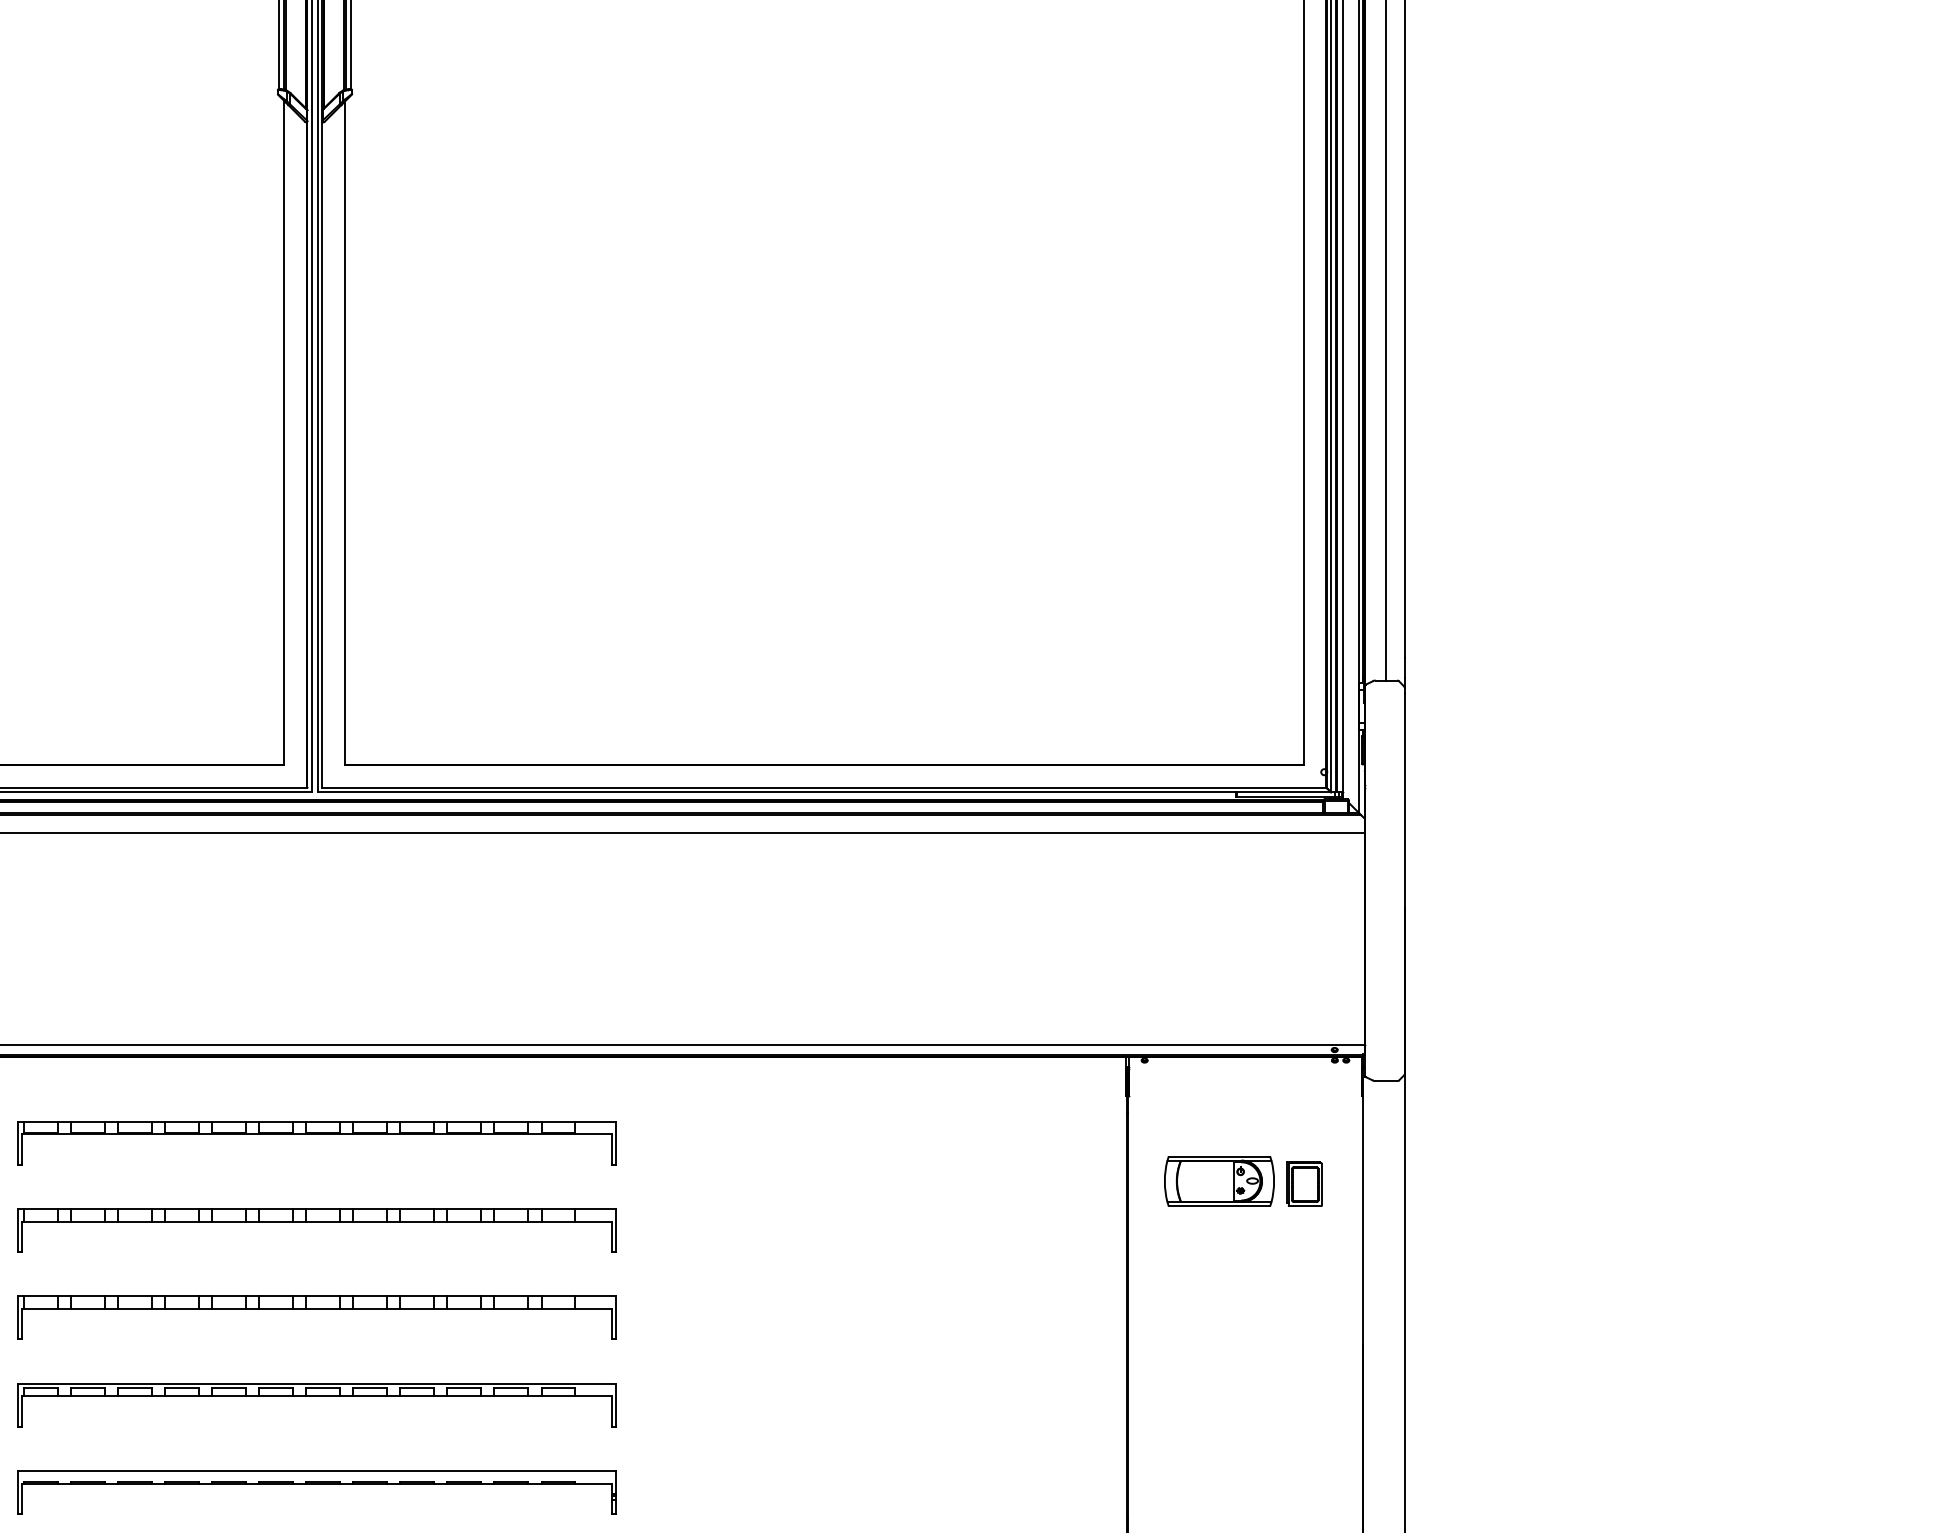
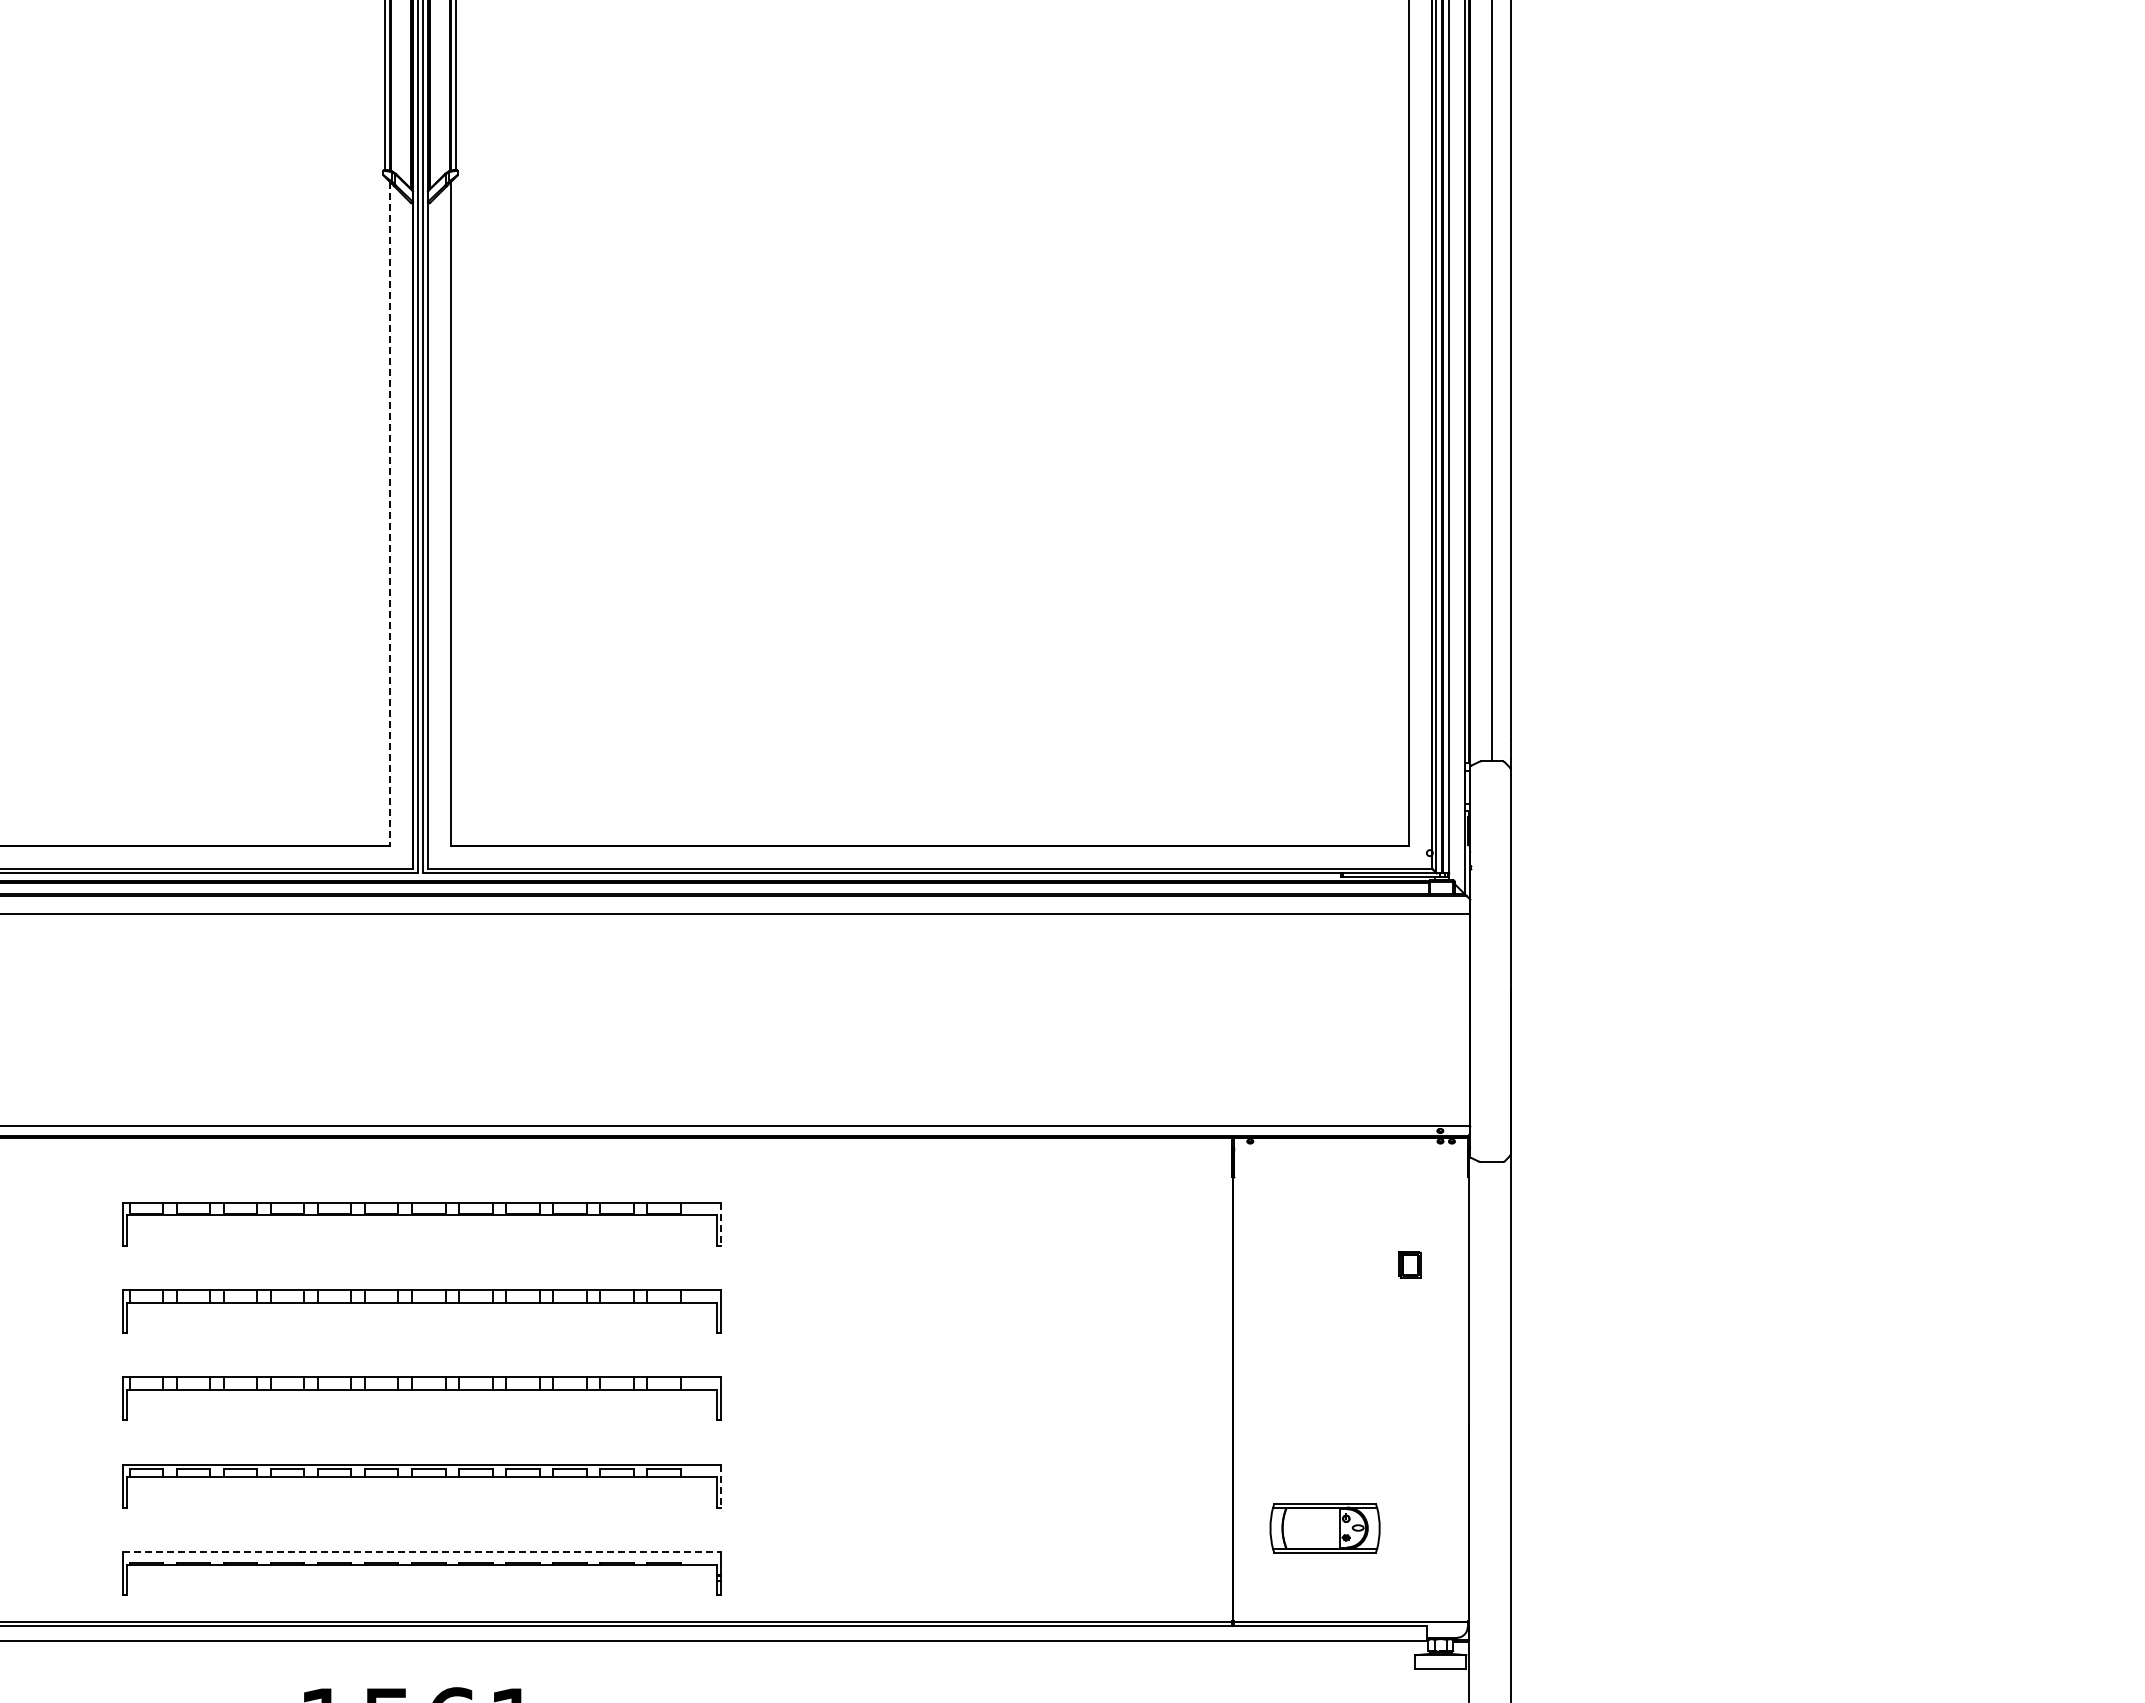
line: (284, 433) -> (390, 514), solid -> dashed
line: (615, 1143) -> (721, 1224), solid -> dashed
part: (1218, 1181) -> (1324, 1528), moved
part: (1303, 1183) -> (1409, 1264), size x0.6
line: (615, 1405) -> (721, 1486), solid -> dashed
line: (316, 1471) -> (422, 1552), solid -> dashed

